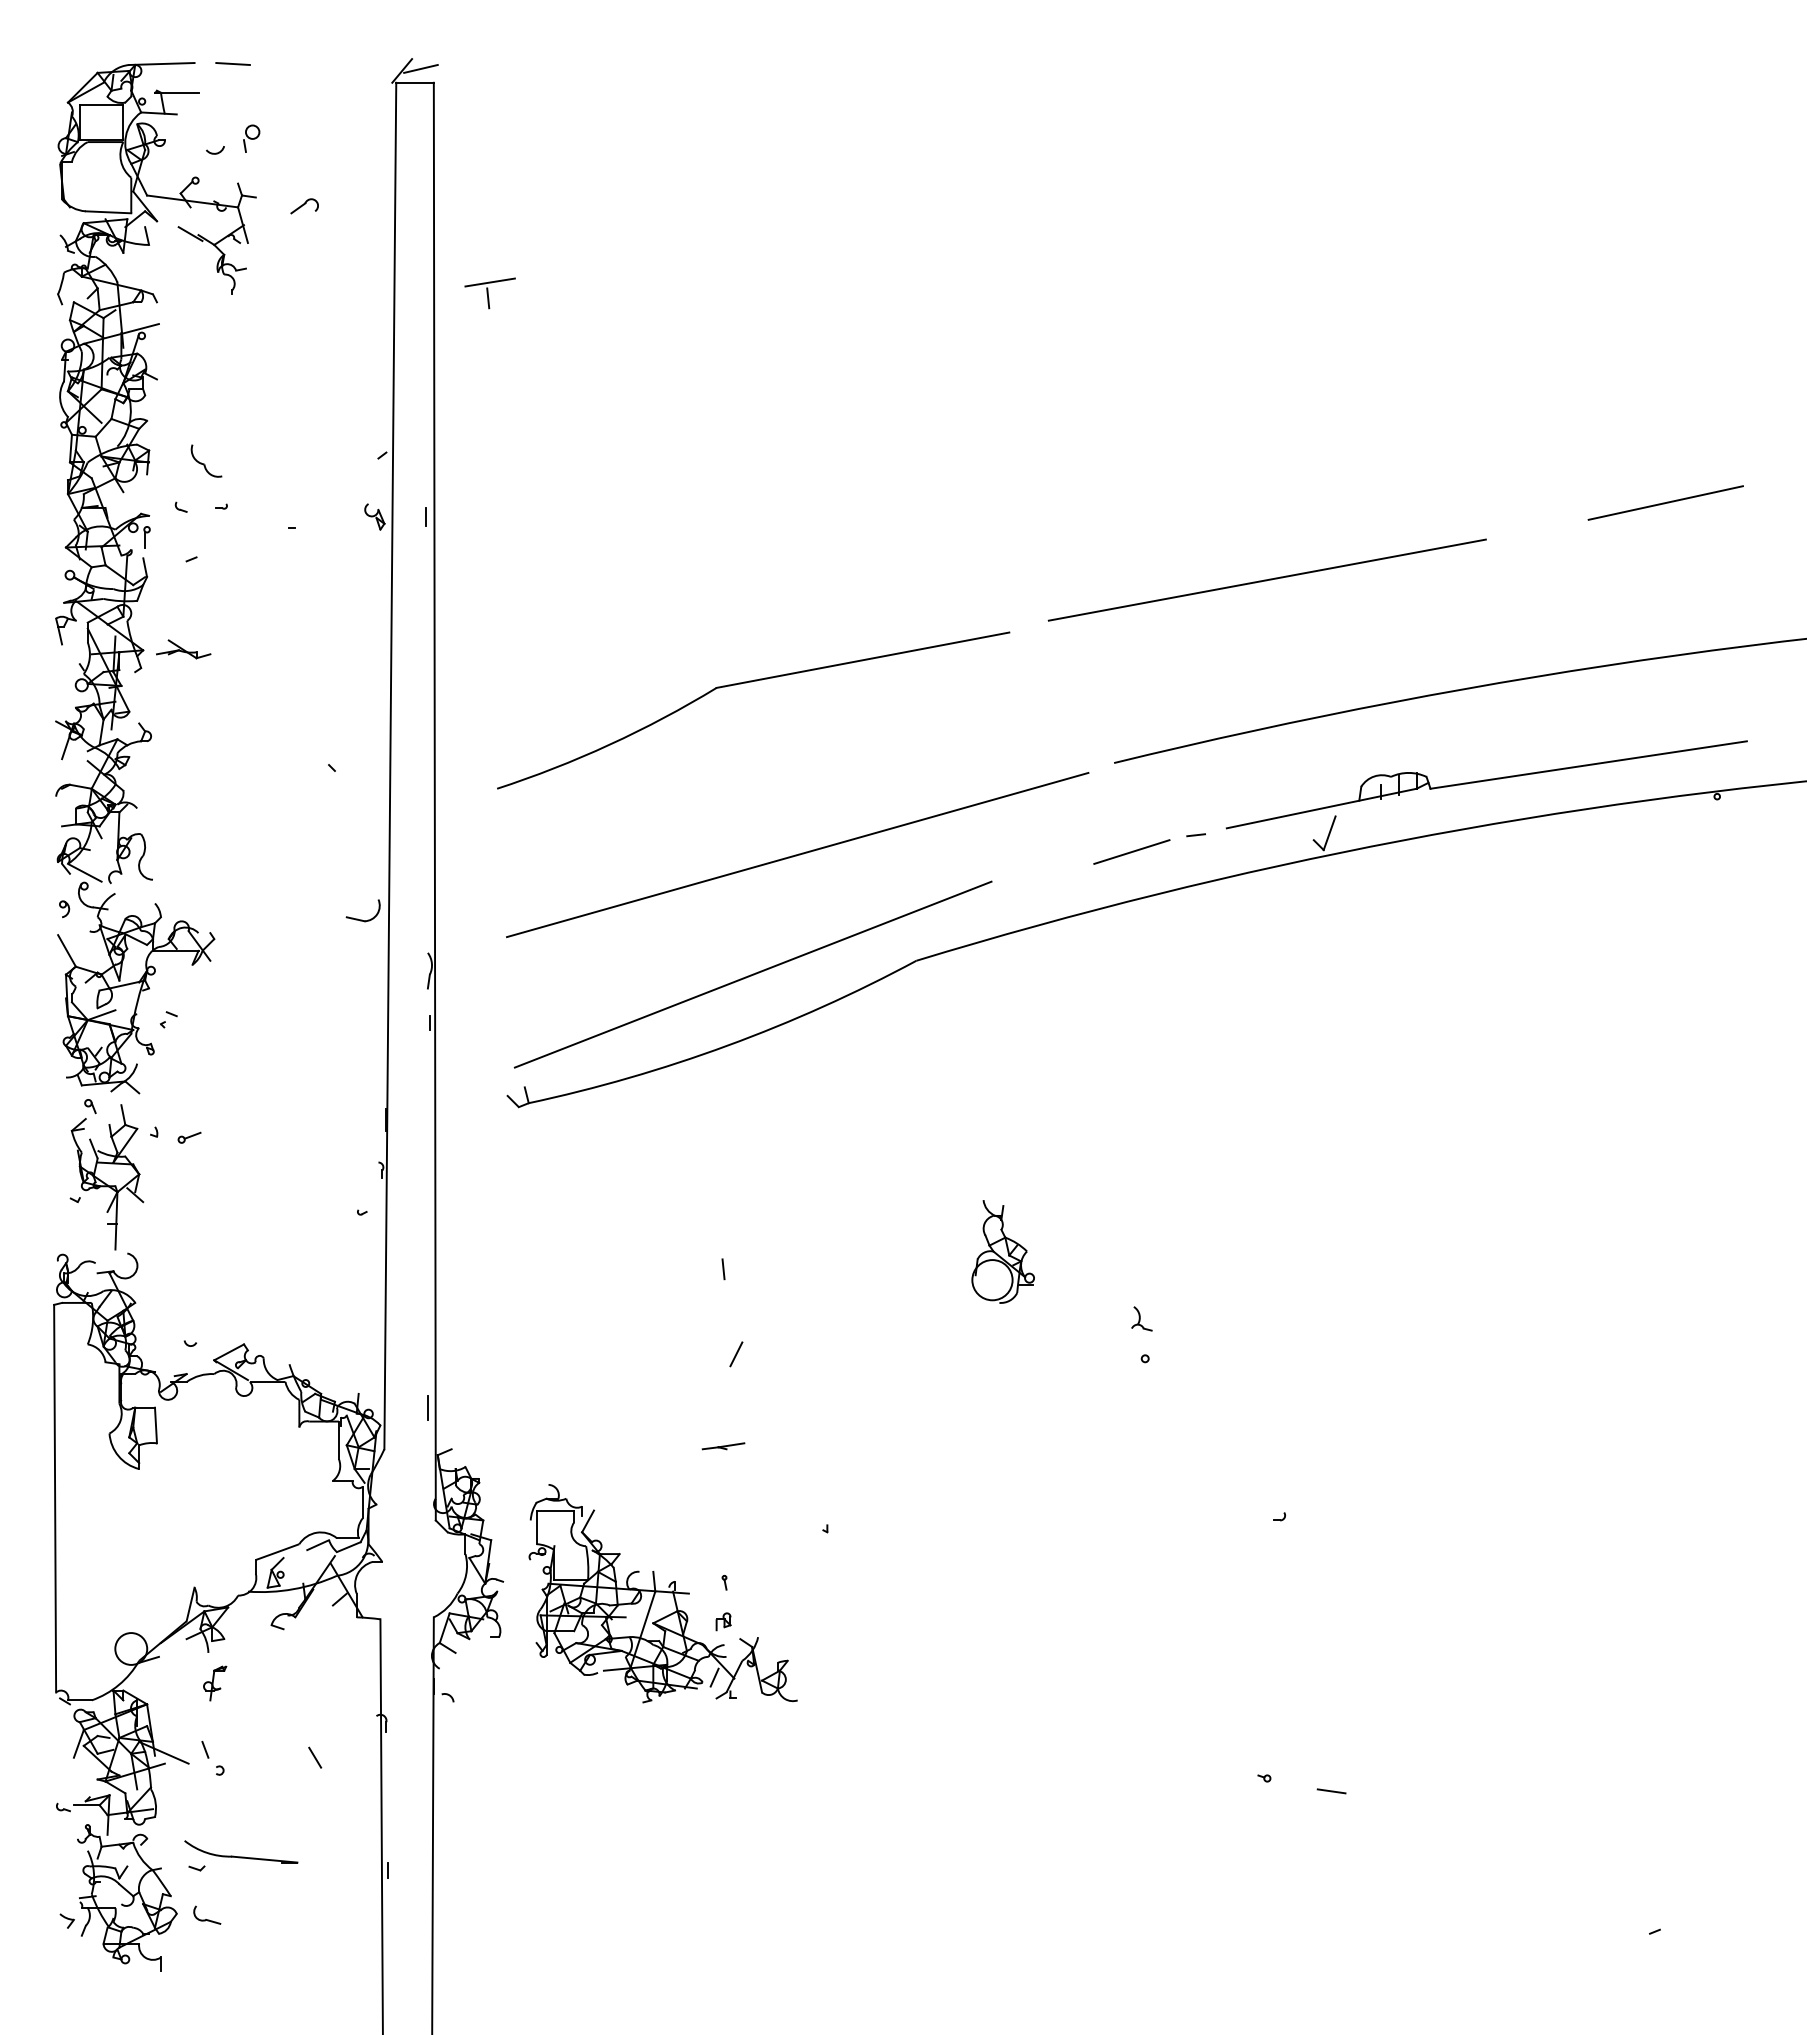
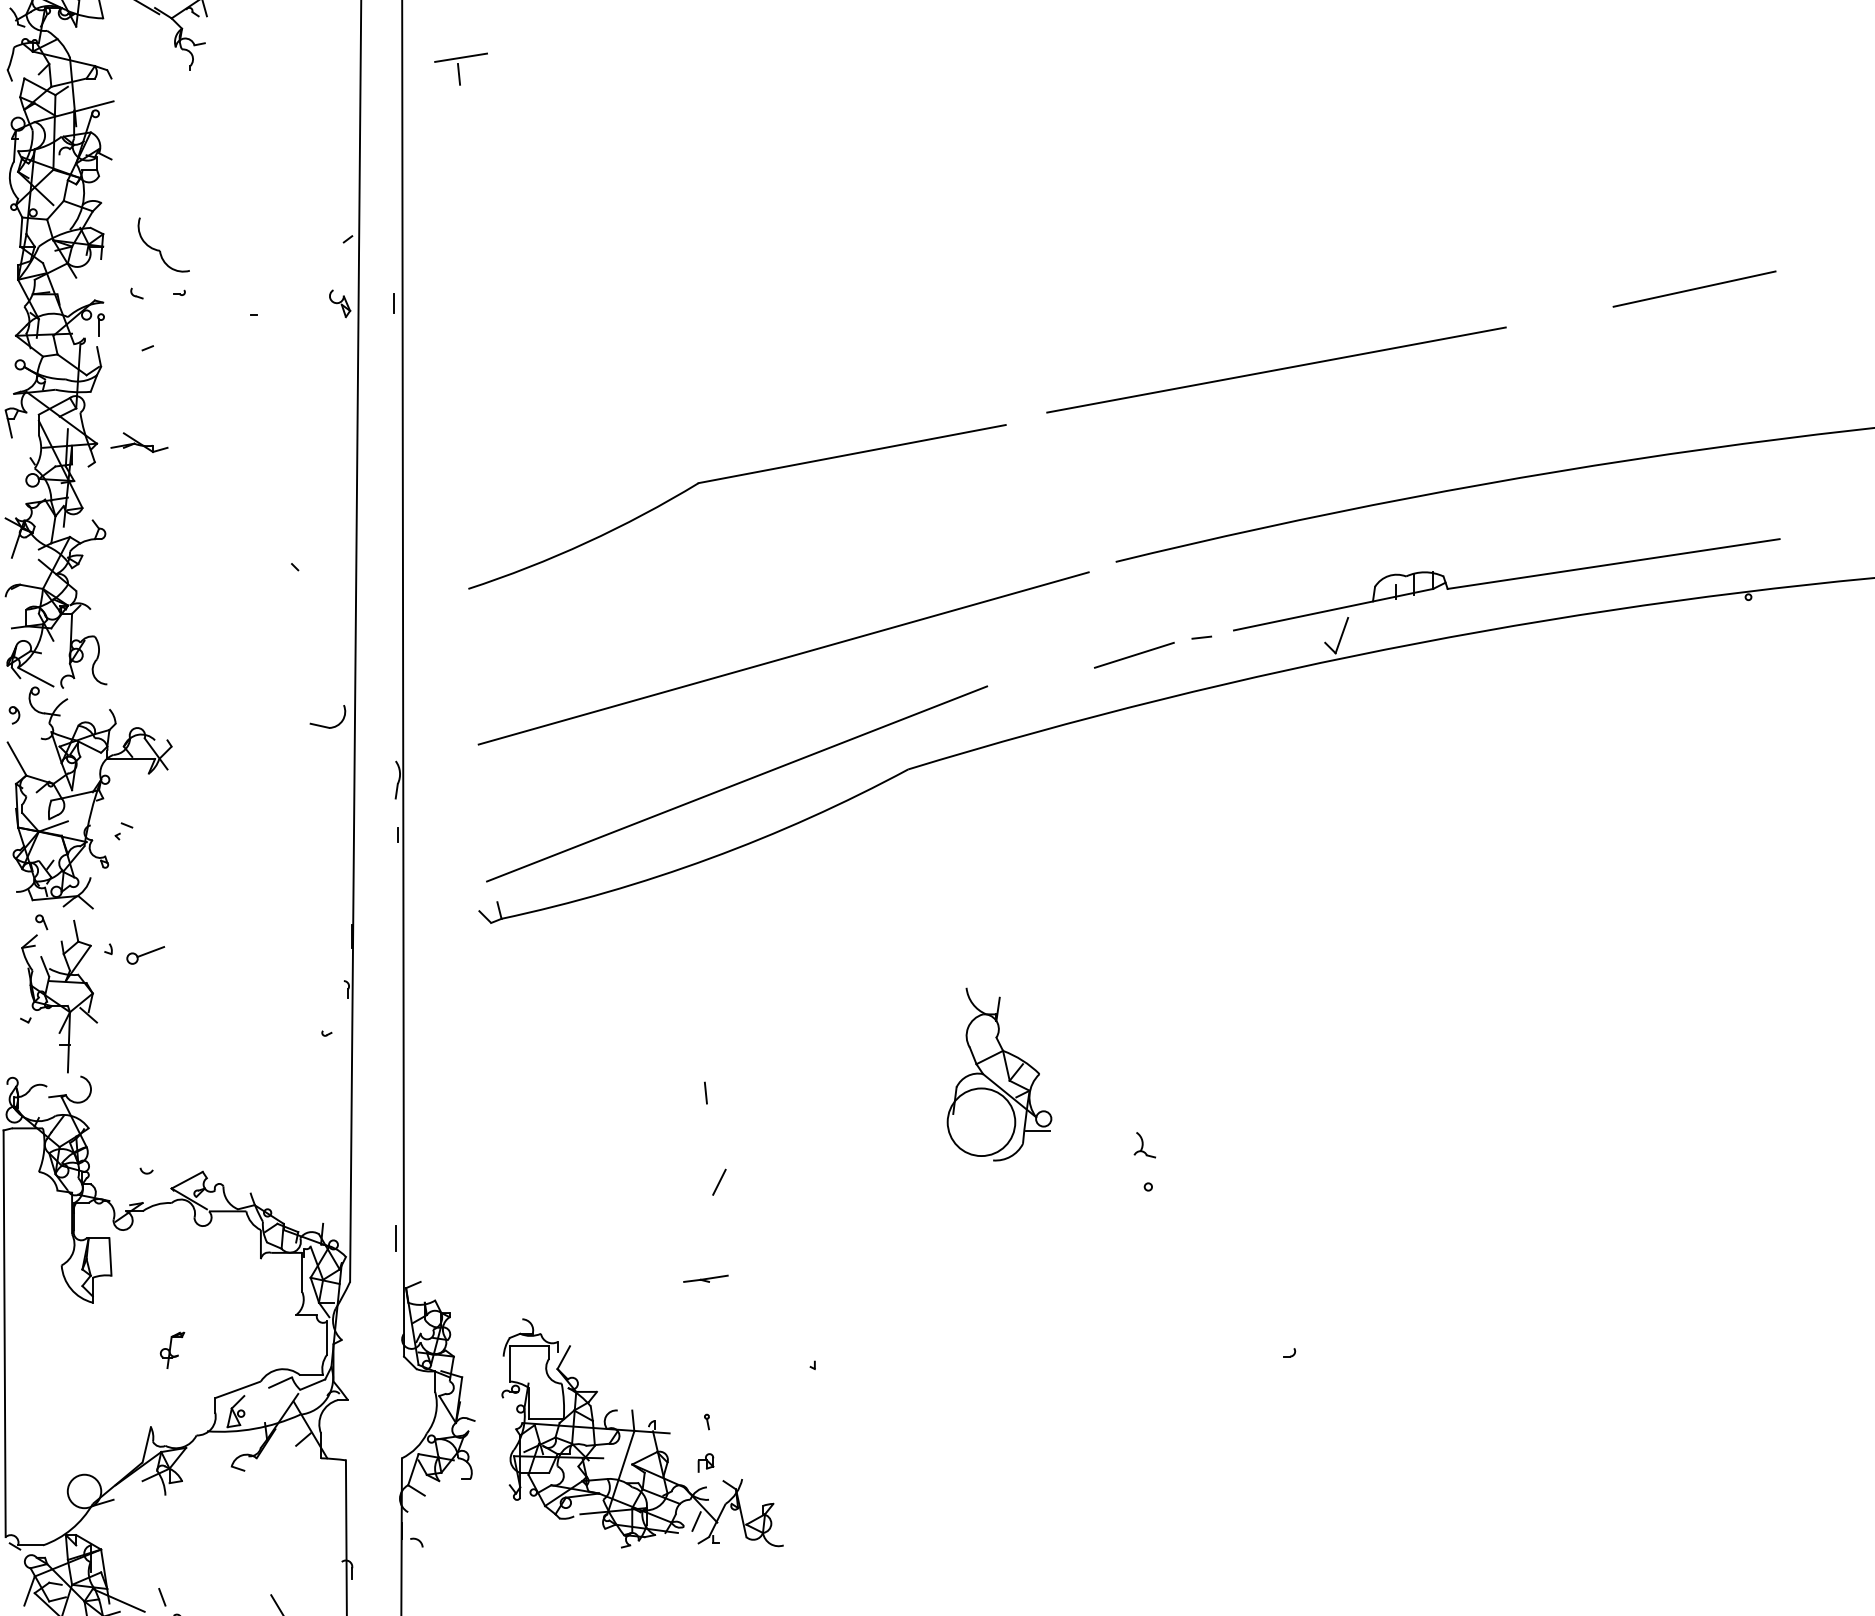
part: (206, 460) -> (163, 244), size x1.6
part: (189, 1137) -> (145, 954), size x1.6
part: (1002, 1251) -> (998, 1074), size x1.6
part: (215, 1683) -> (172, 1350), moved

